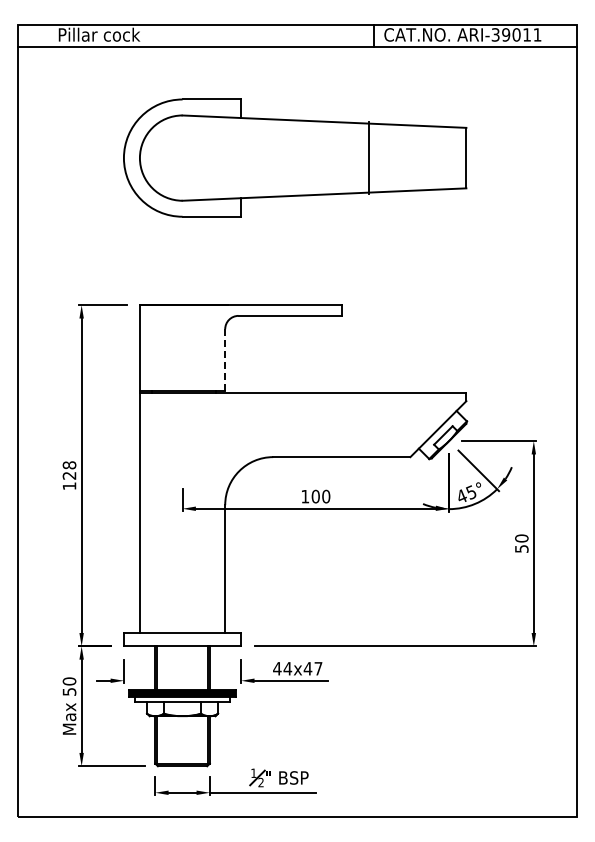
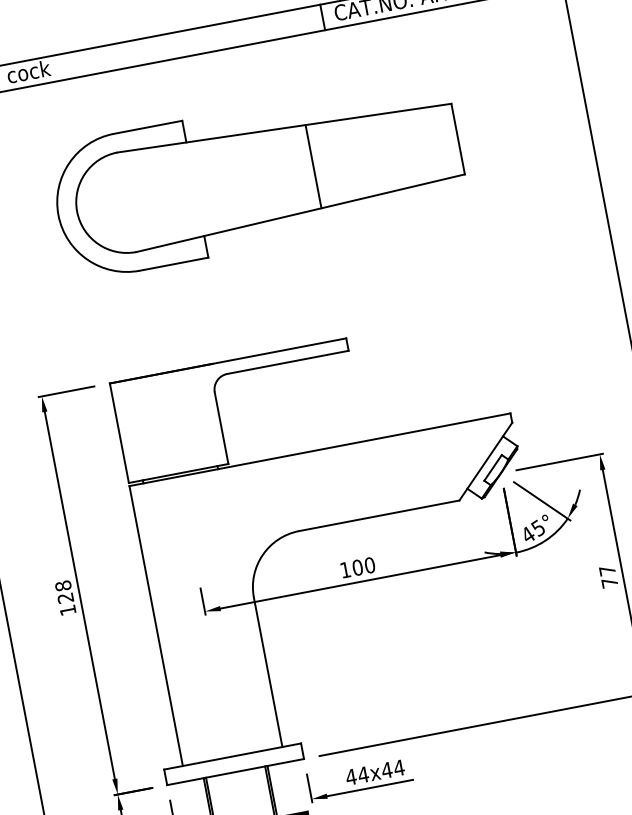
line: (369, 157) -> (313, 165), moved
line: (225, 359) -> (221, 427), dashed -> solid
text: (521, 543) -> (608, 576), 50 -> 77
text: (318, 668) -> (399, 767), 44x47 -> 44x44

